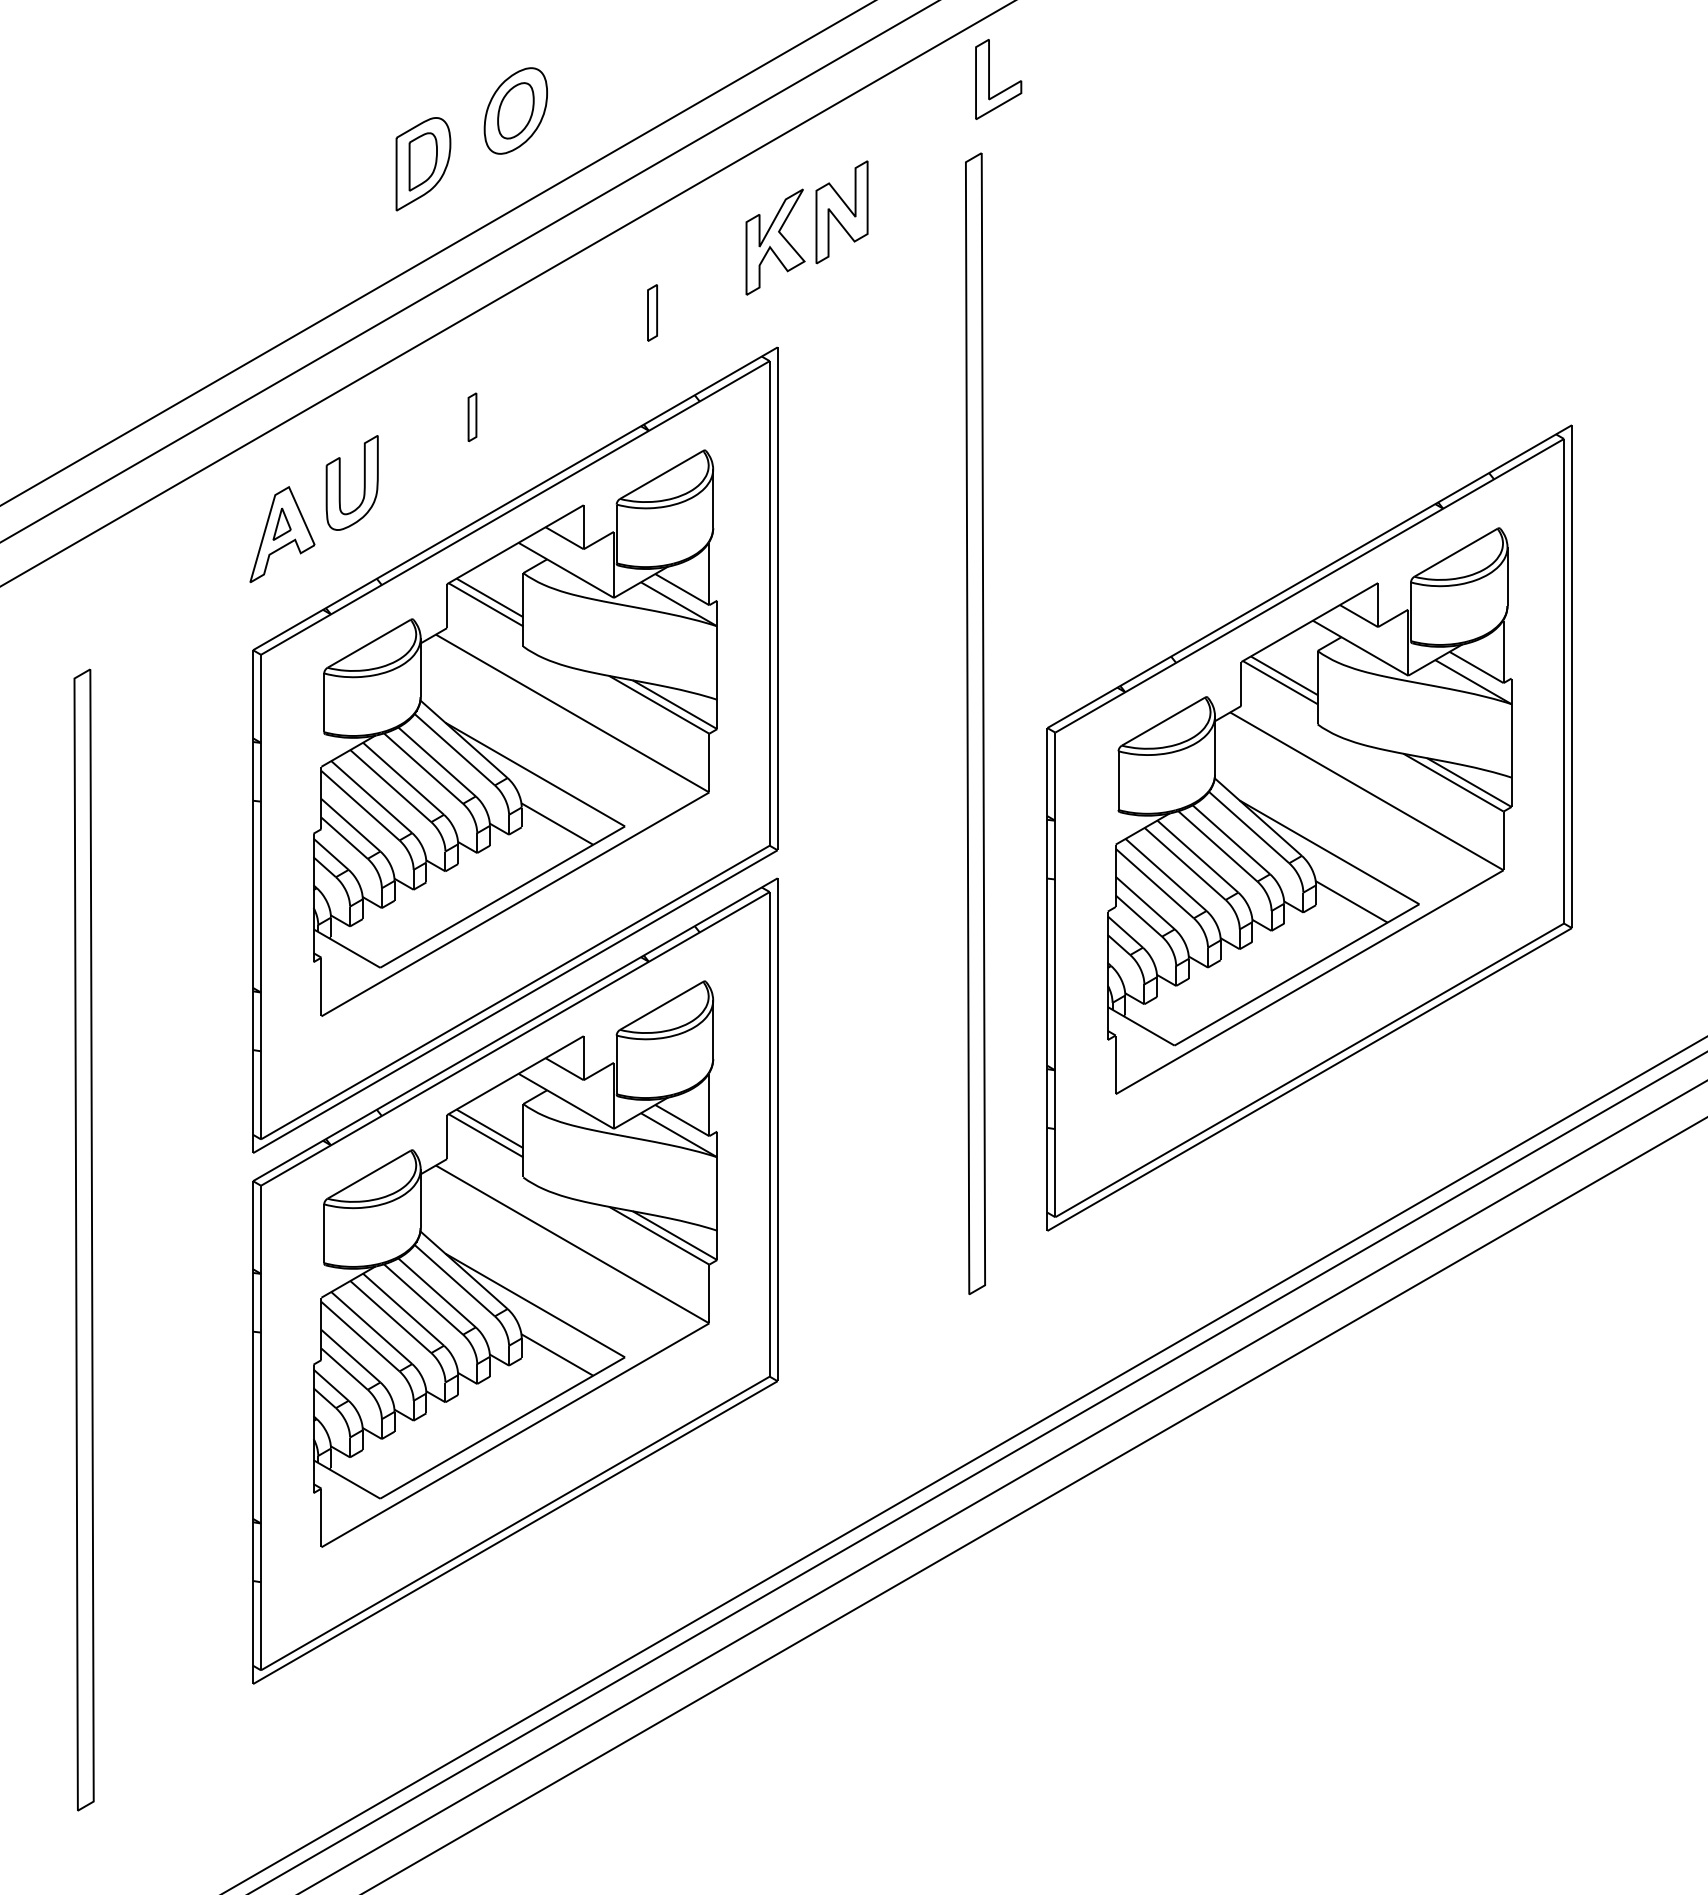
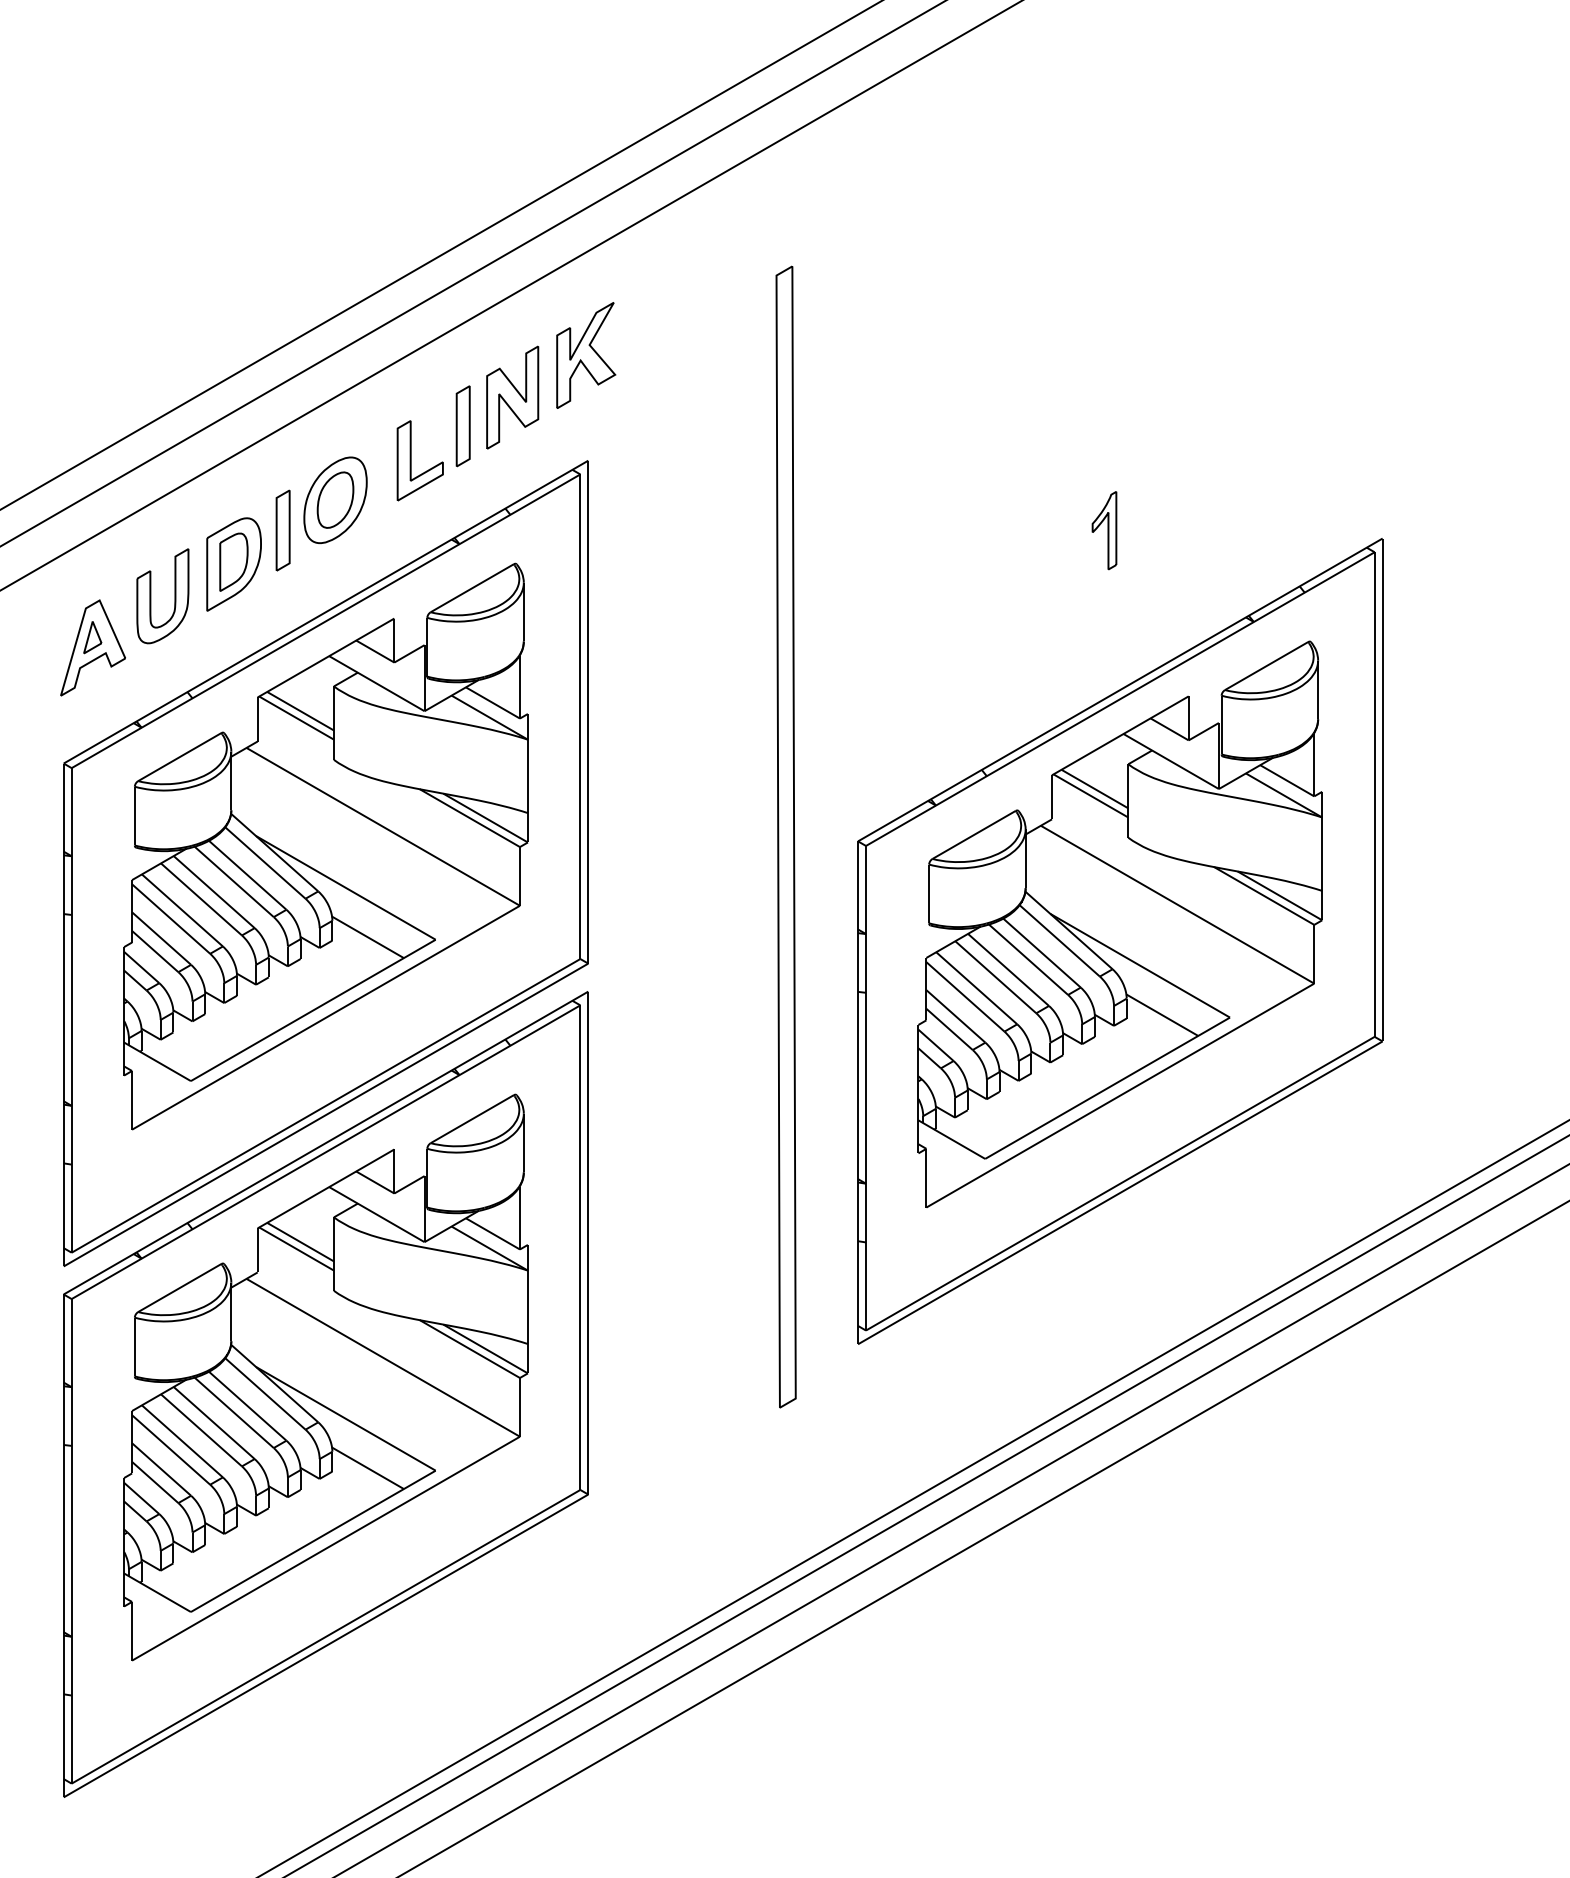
part: (989, 79) -> (411, 460), moved
part: (515, 110) -> (335, 499), moved
part: (423, 164) -> (234, 564), moved
part: (841, 212) -> (512, 397), moved
part: (652, 312) -> (463, 425), size x1.43
part: (1293, 416) -> (1104, 529), added
part: (472, 417) -> (283, 530), size x1.67

